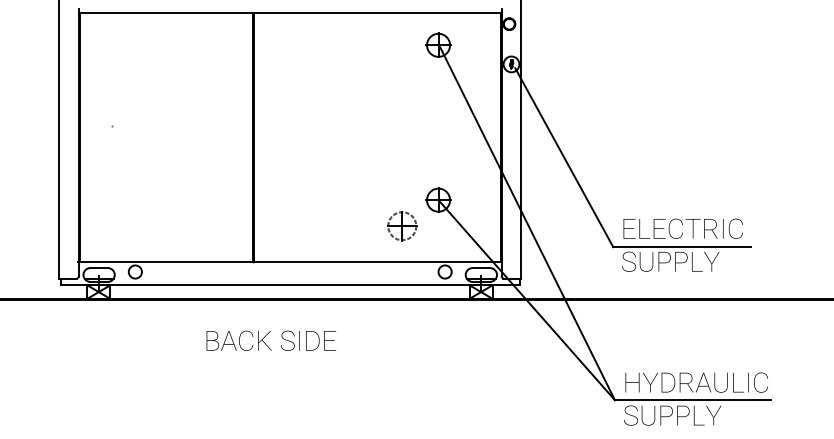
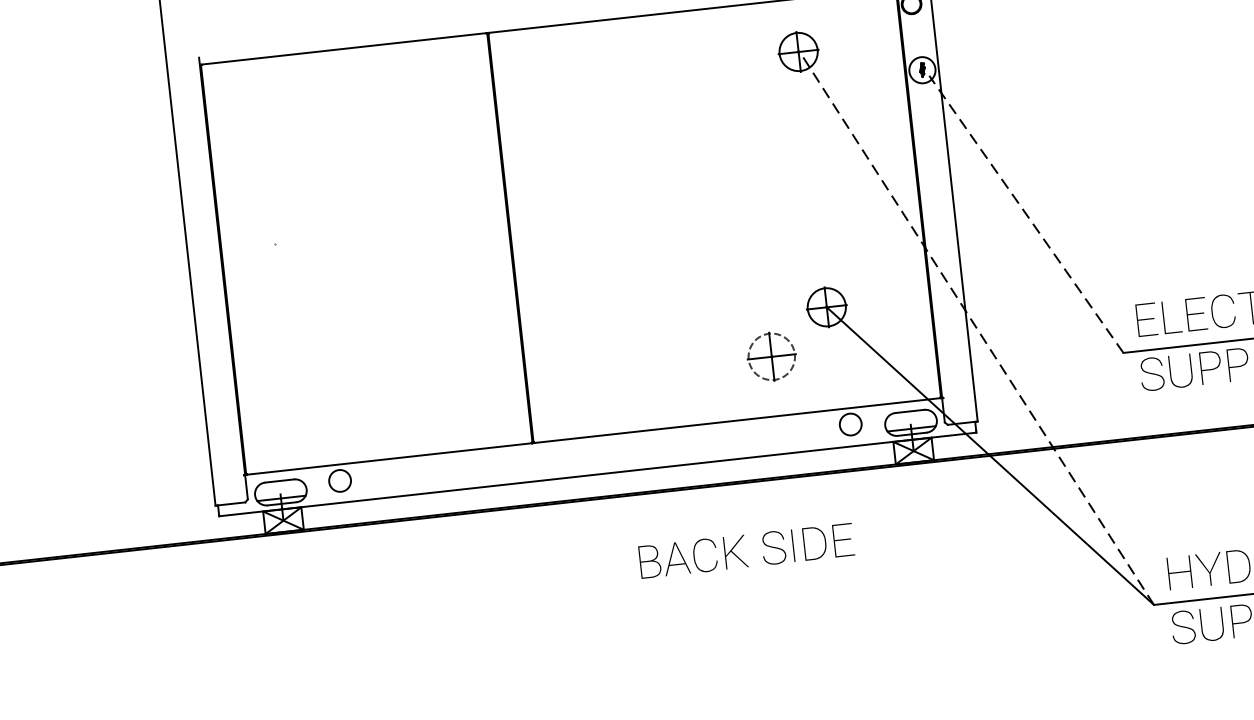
line: (564, 157) -> (1026, 214), solid -> dashed
line: (527, 222) -> (977, 327), solid -> dashed
text: (271, 340) -> (746, 550), moved

